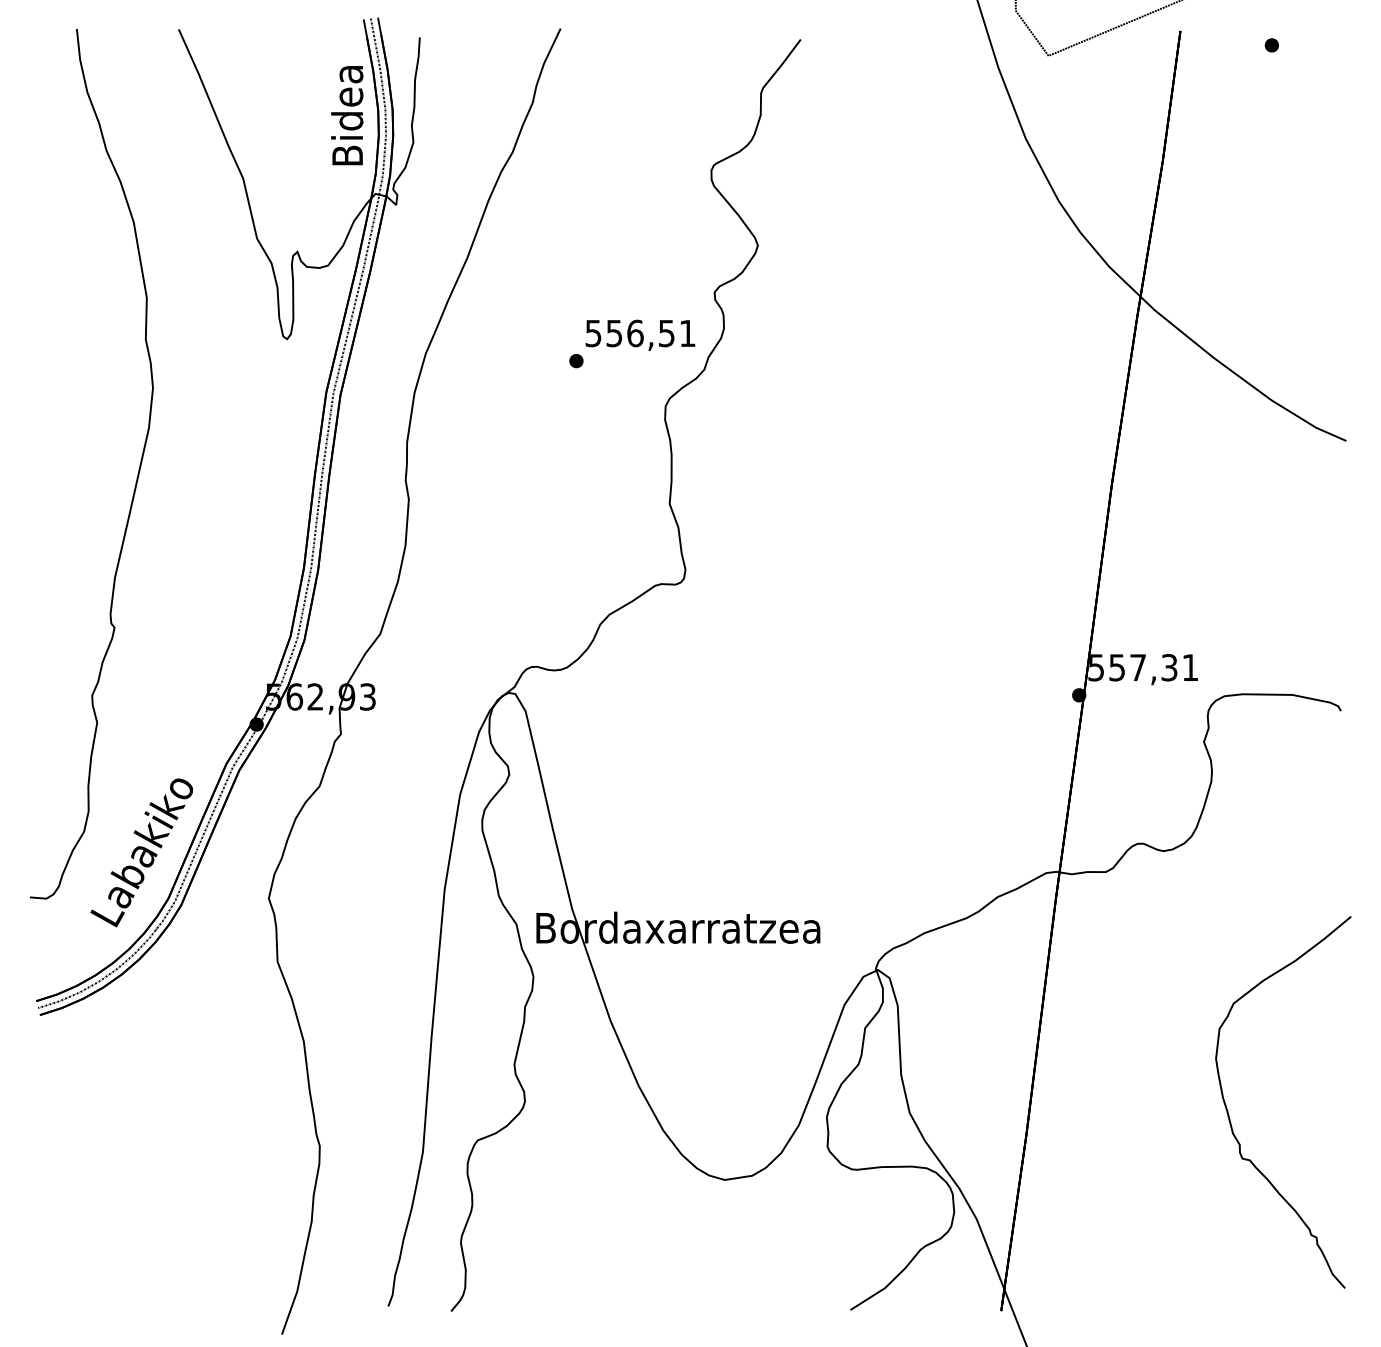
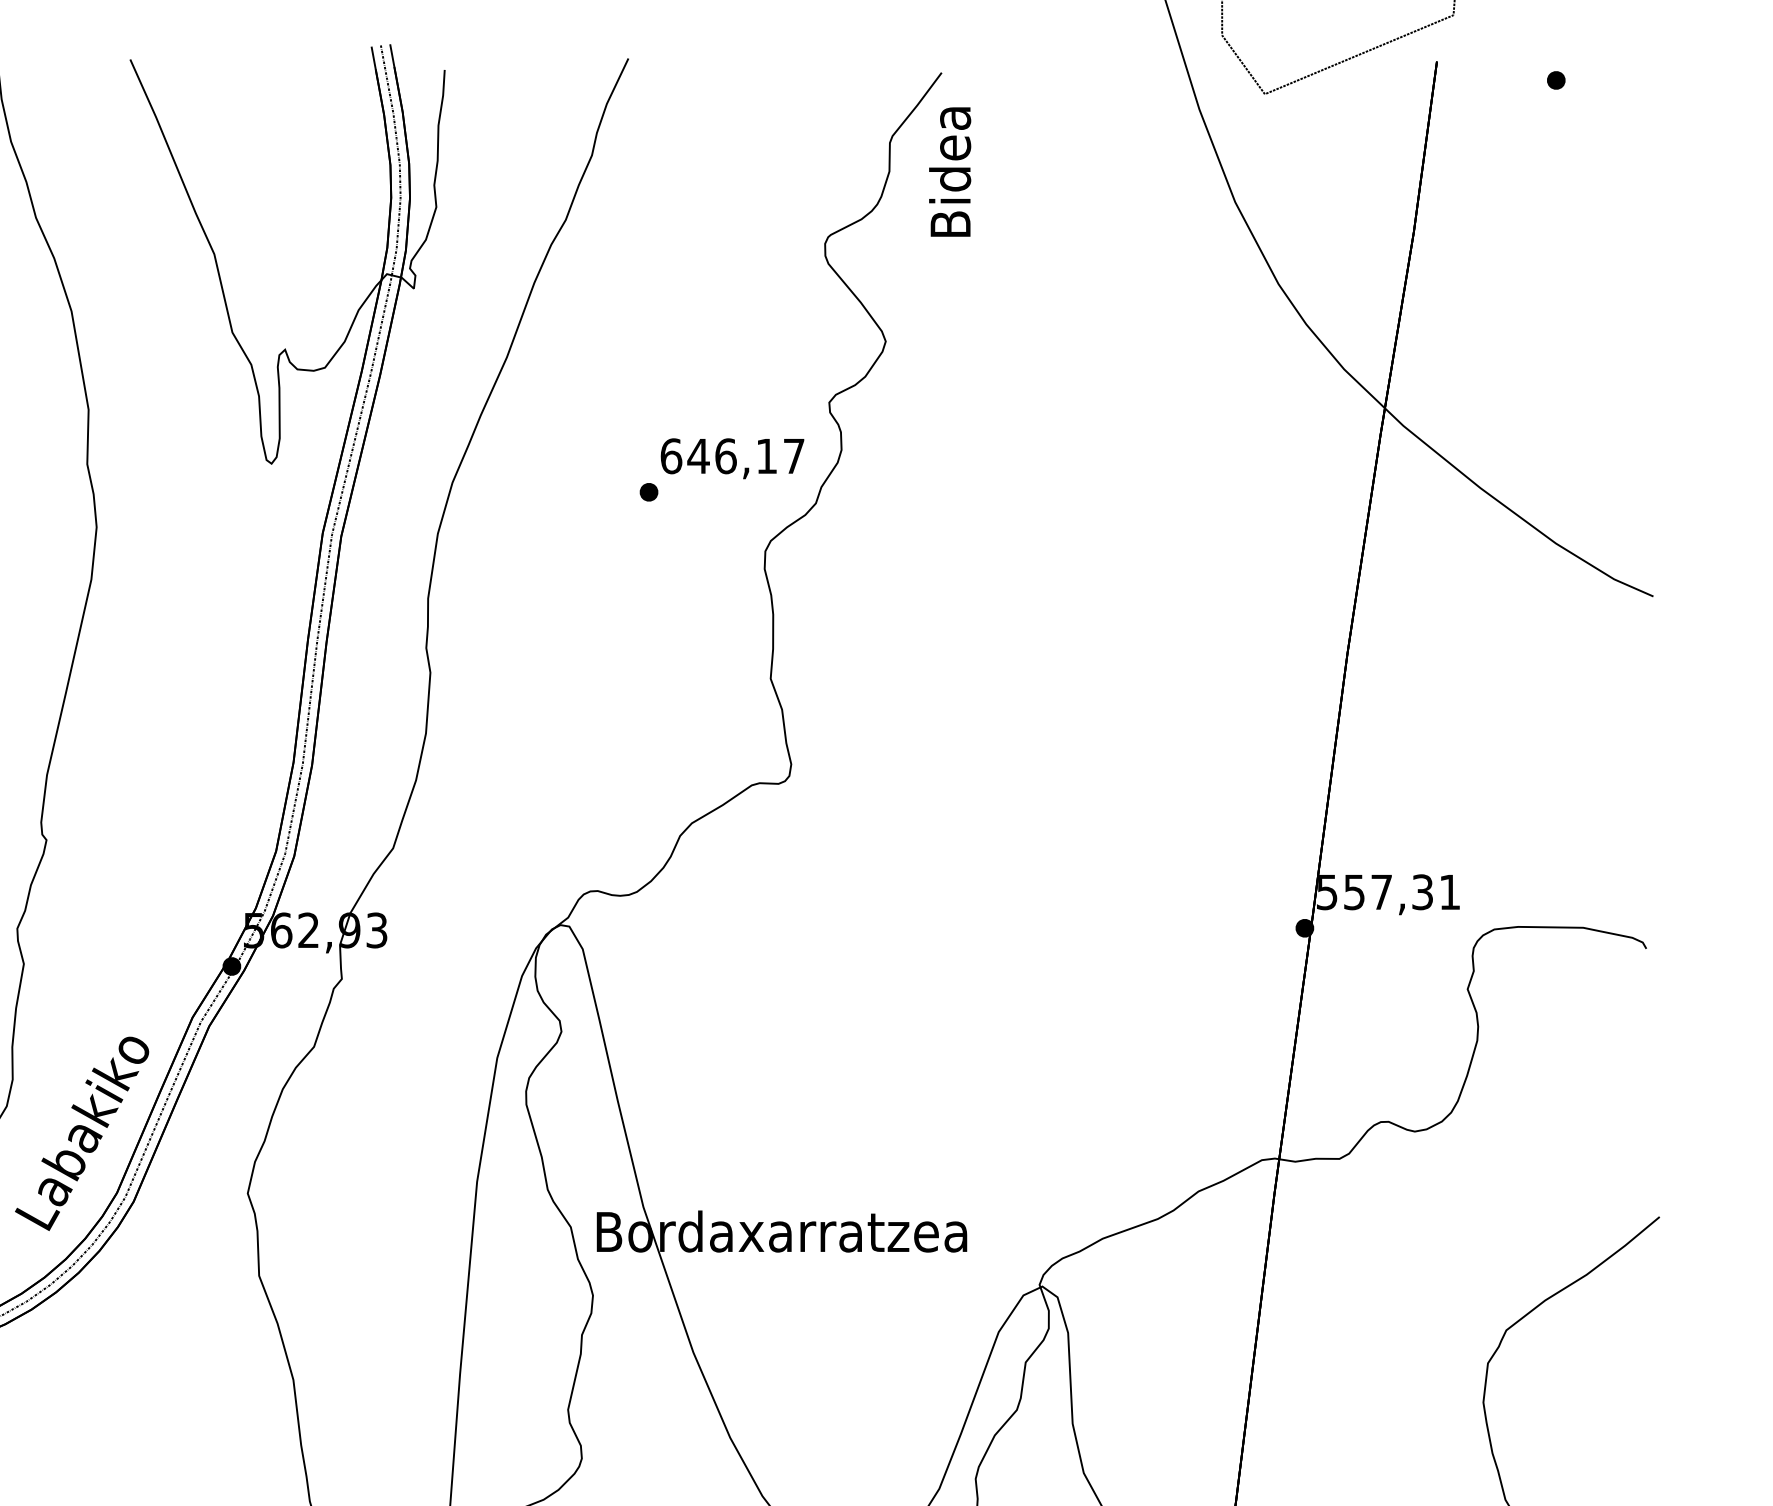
text: (347, 115) -> (950, 171), moved
text: (640, 333) -> (732, 456), 556,51 -> 646,17

